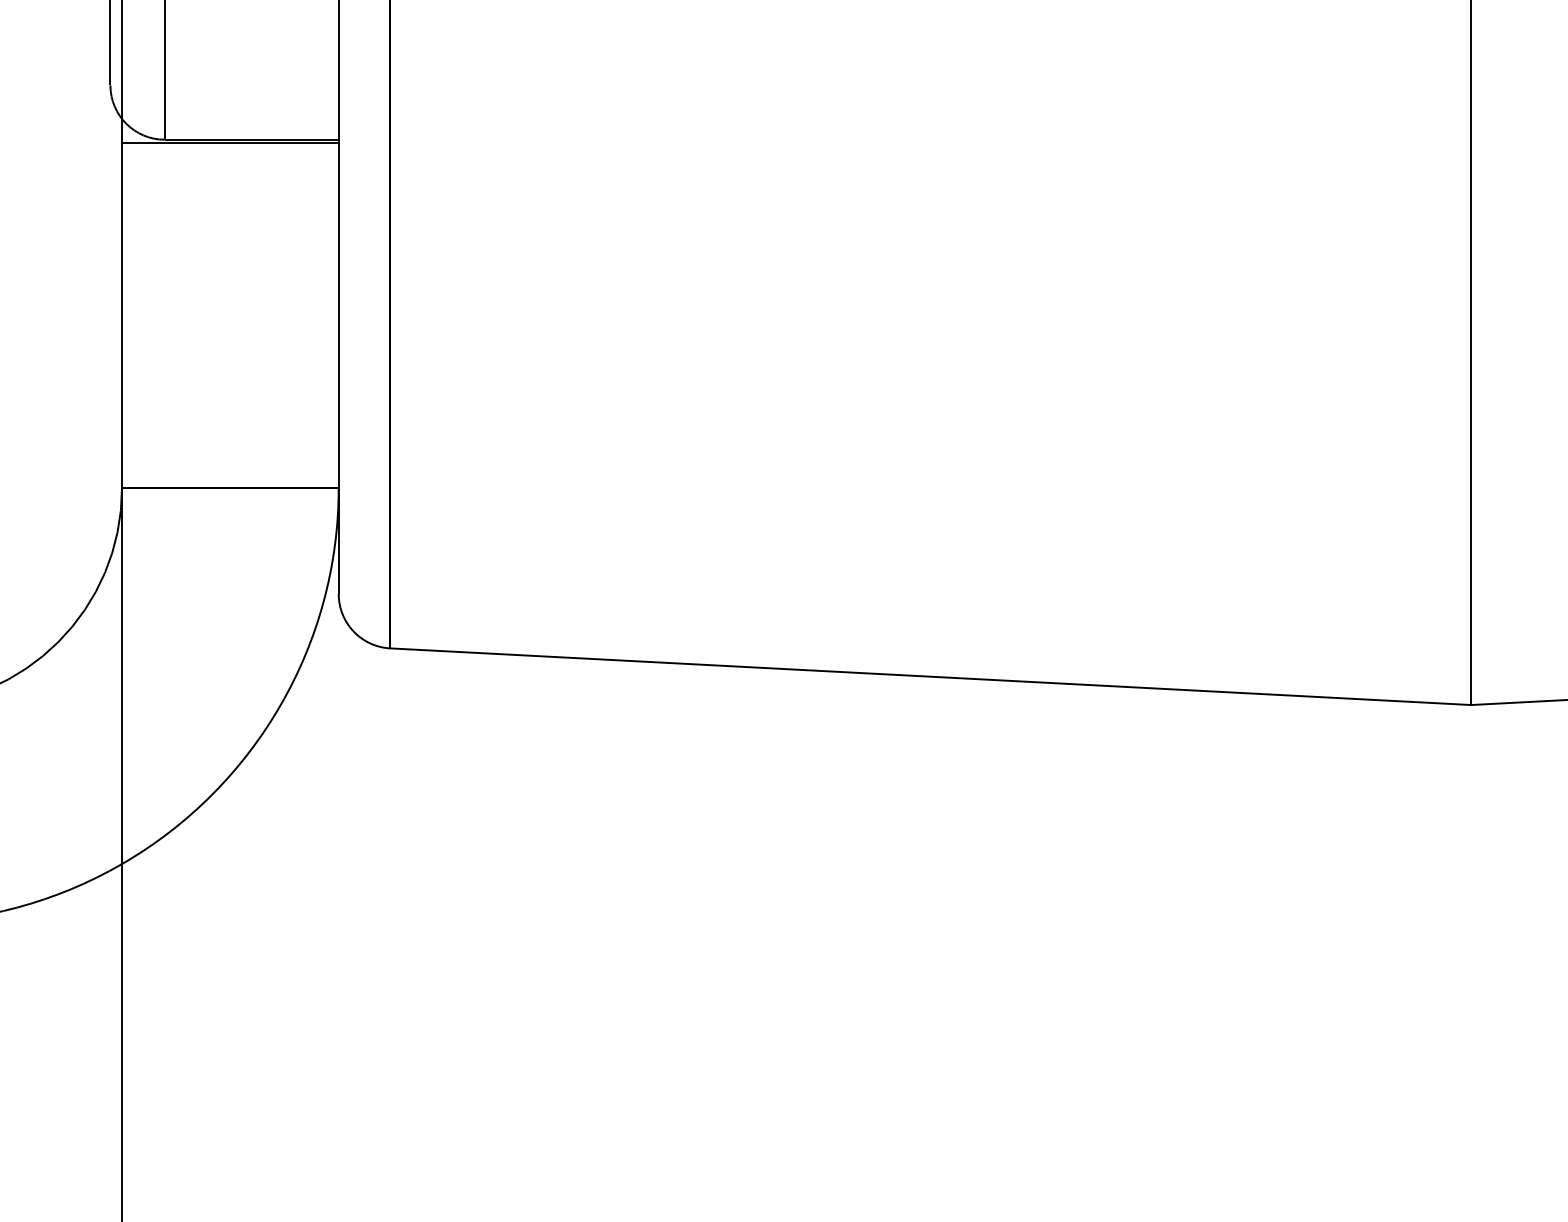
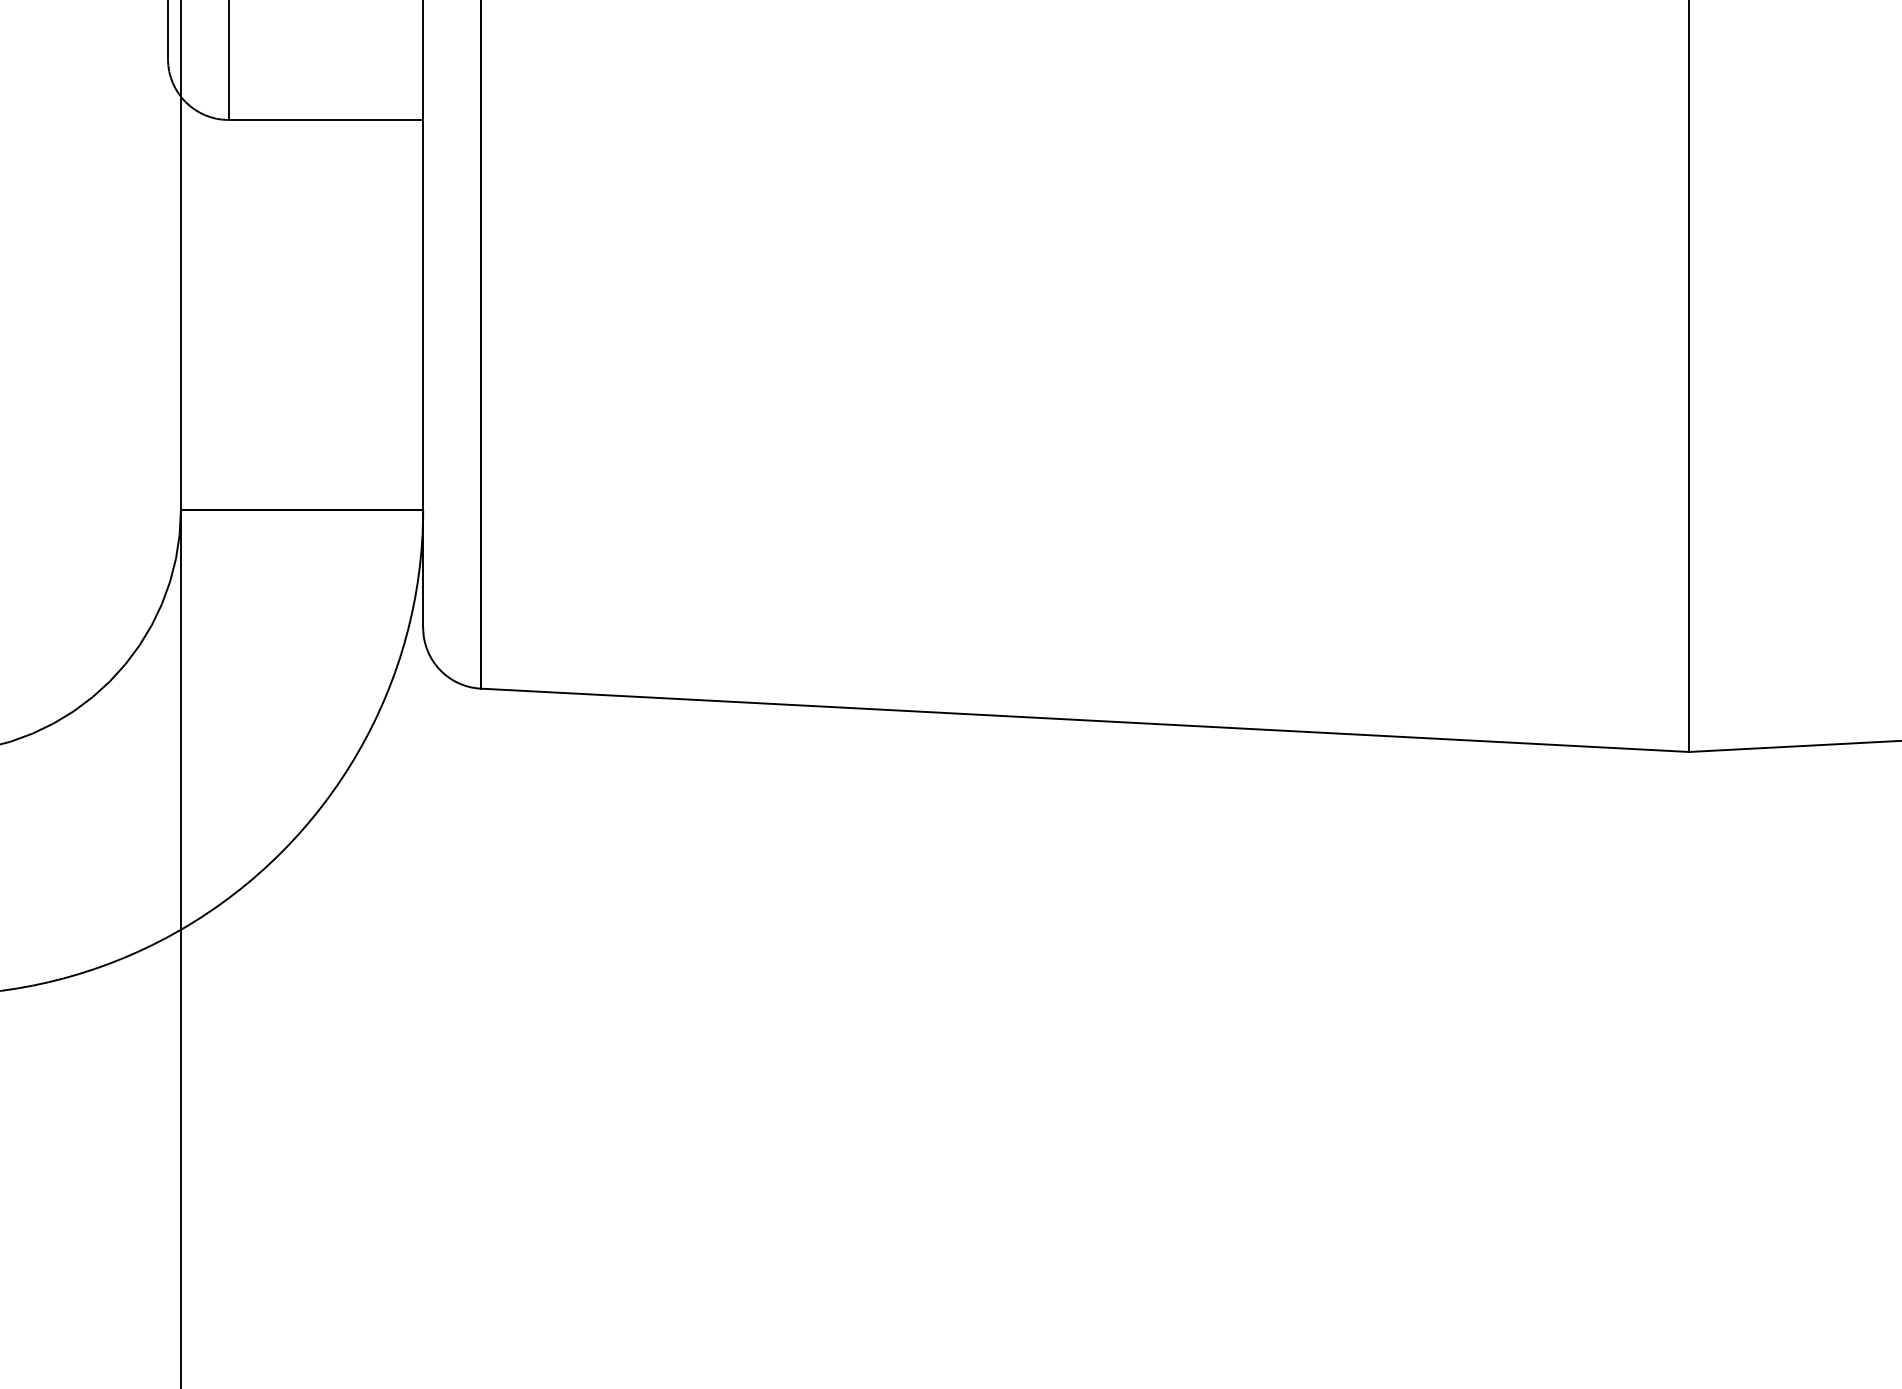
line: (229, 143) -> (301, 124), removed

